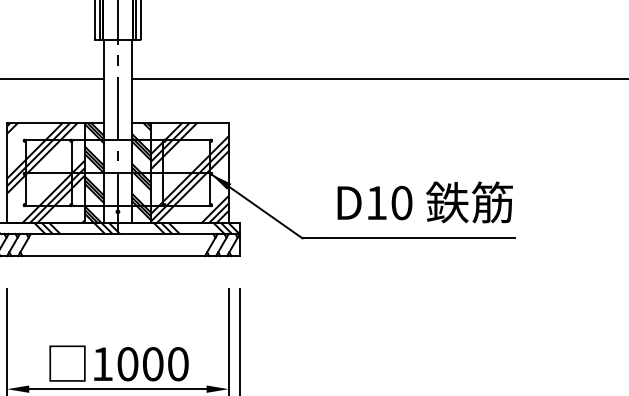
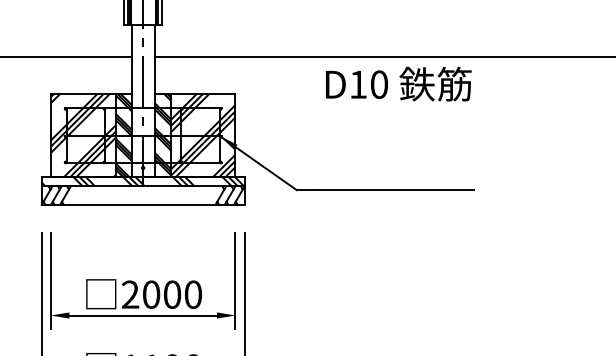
text: (424, 201) -> (398, 83), moved
text: (102, 363) -> (130, 294), 1000 -> 2000

